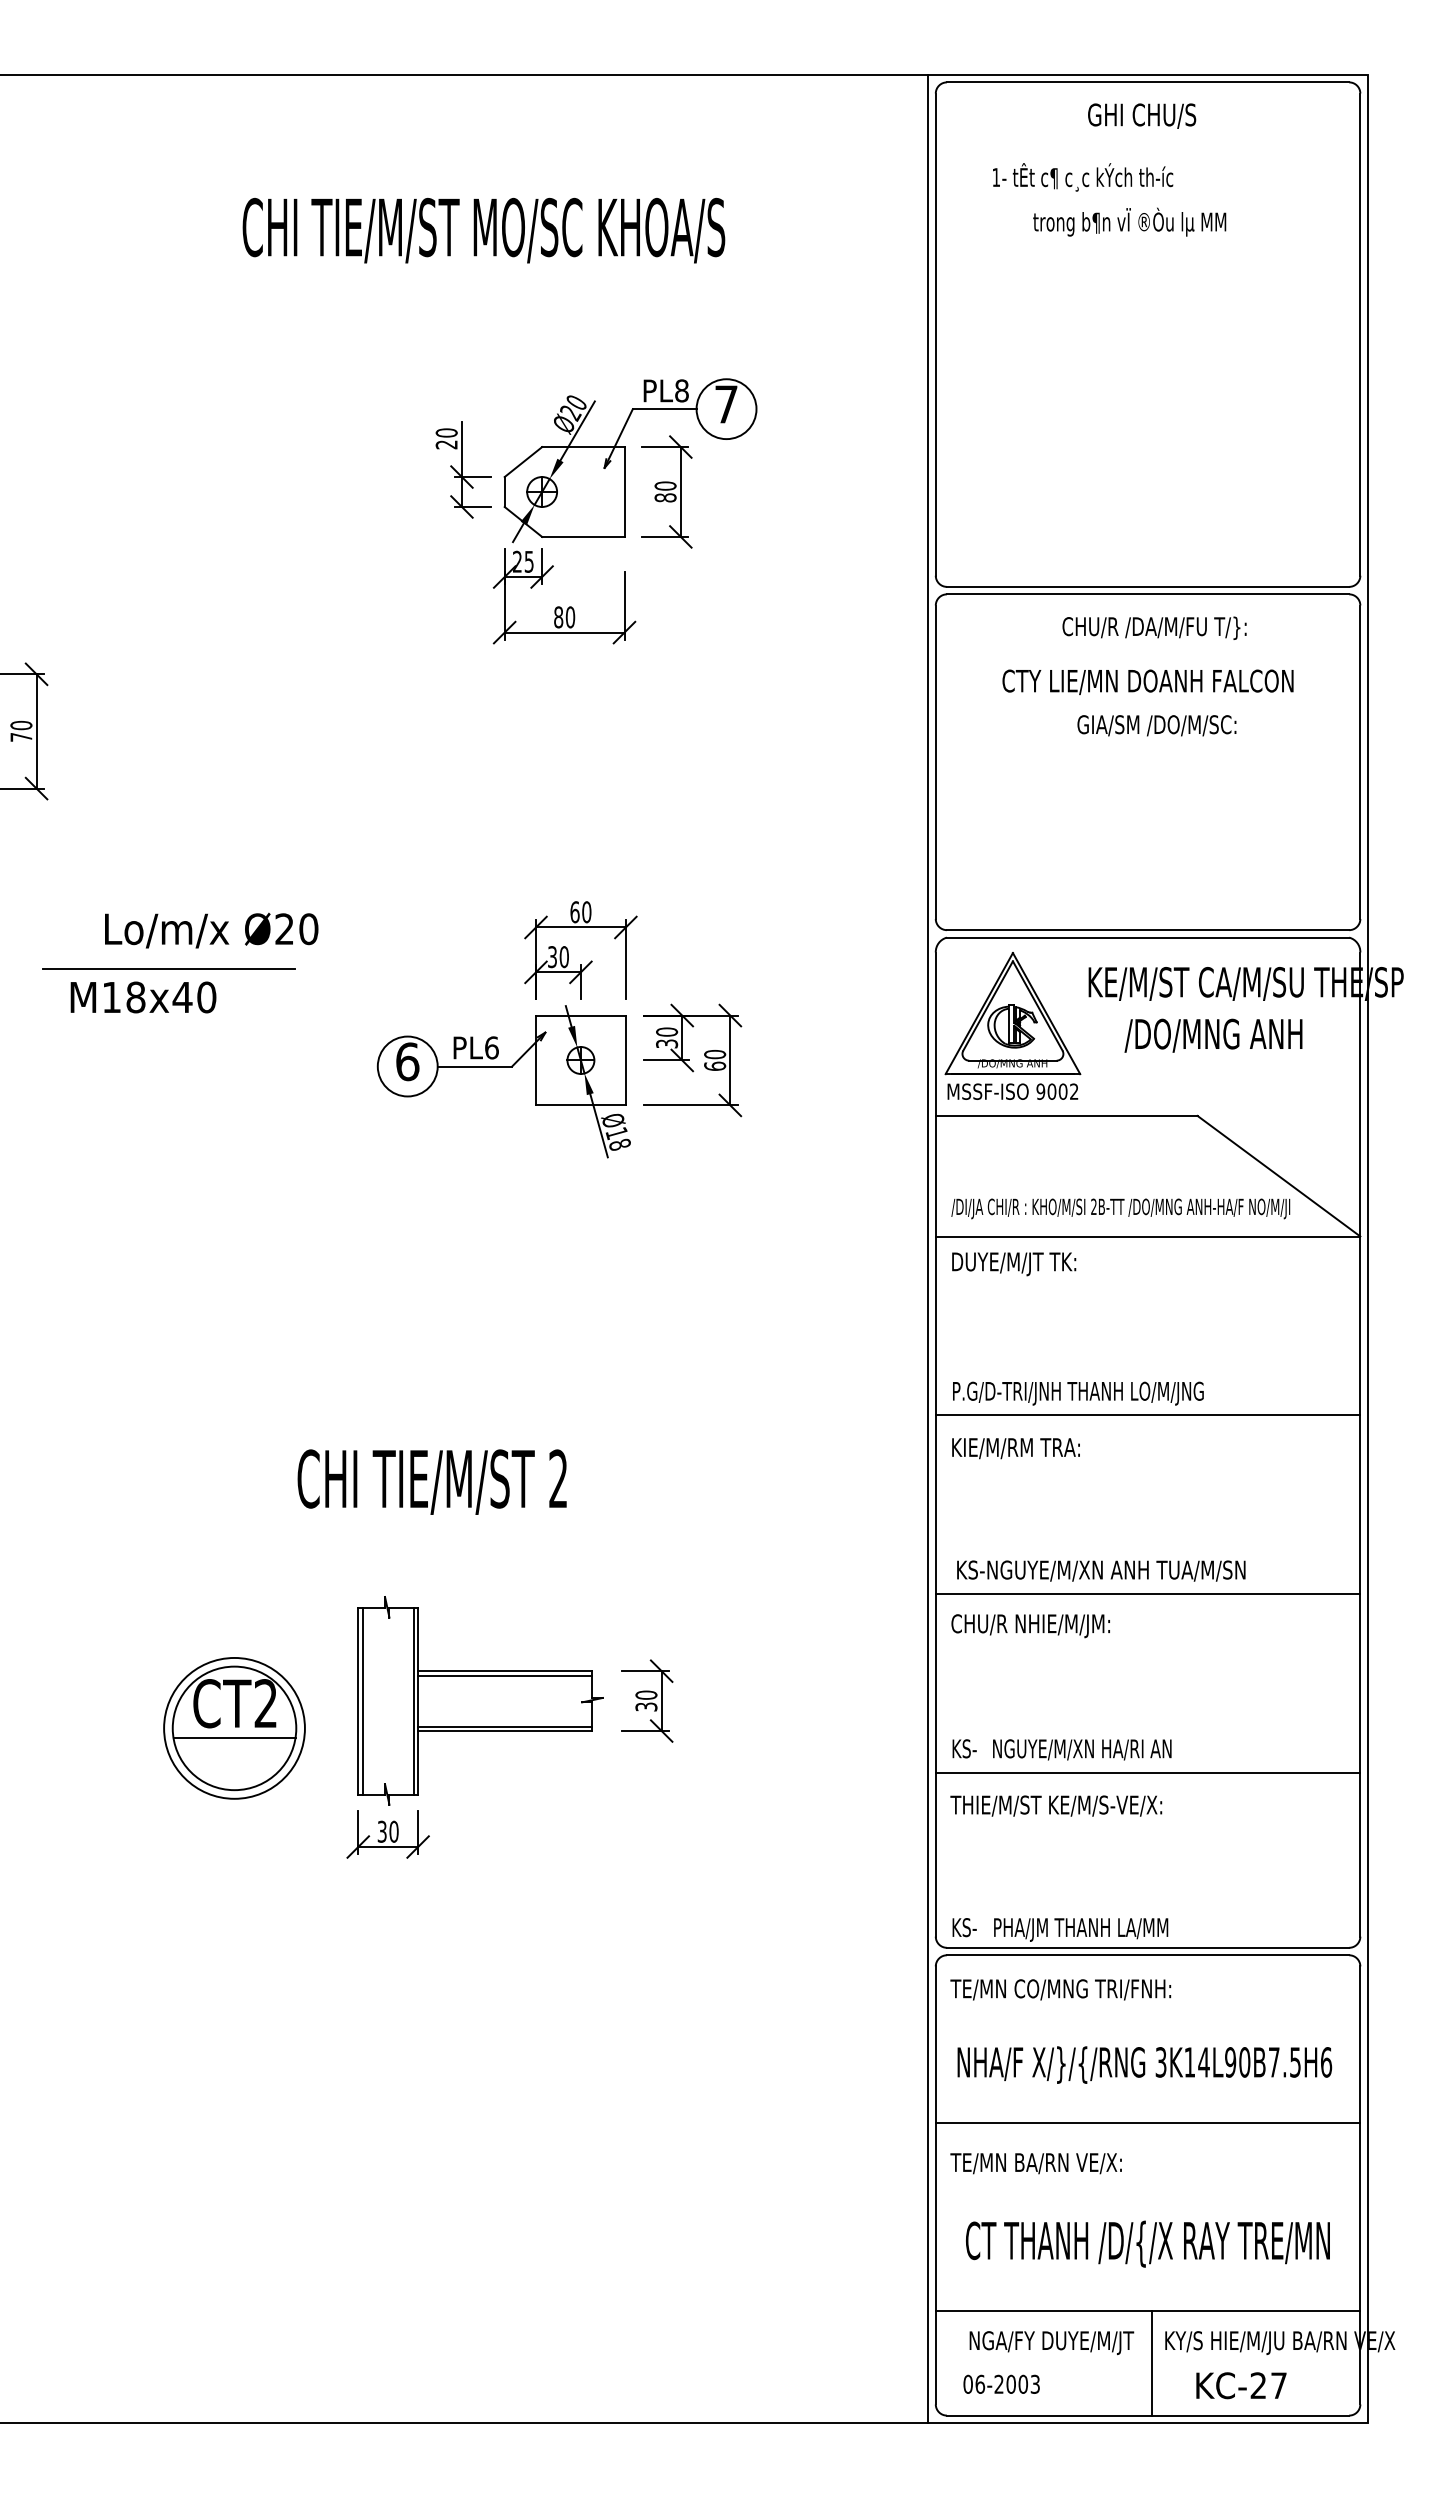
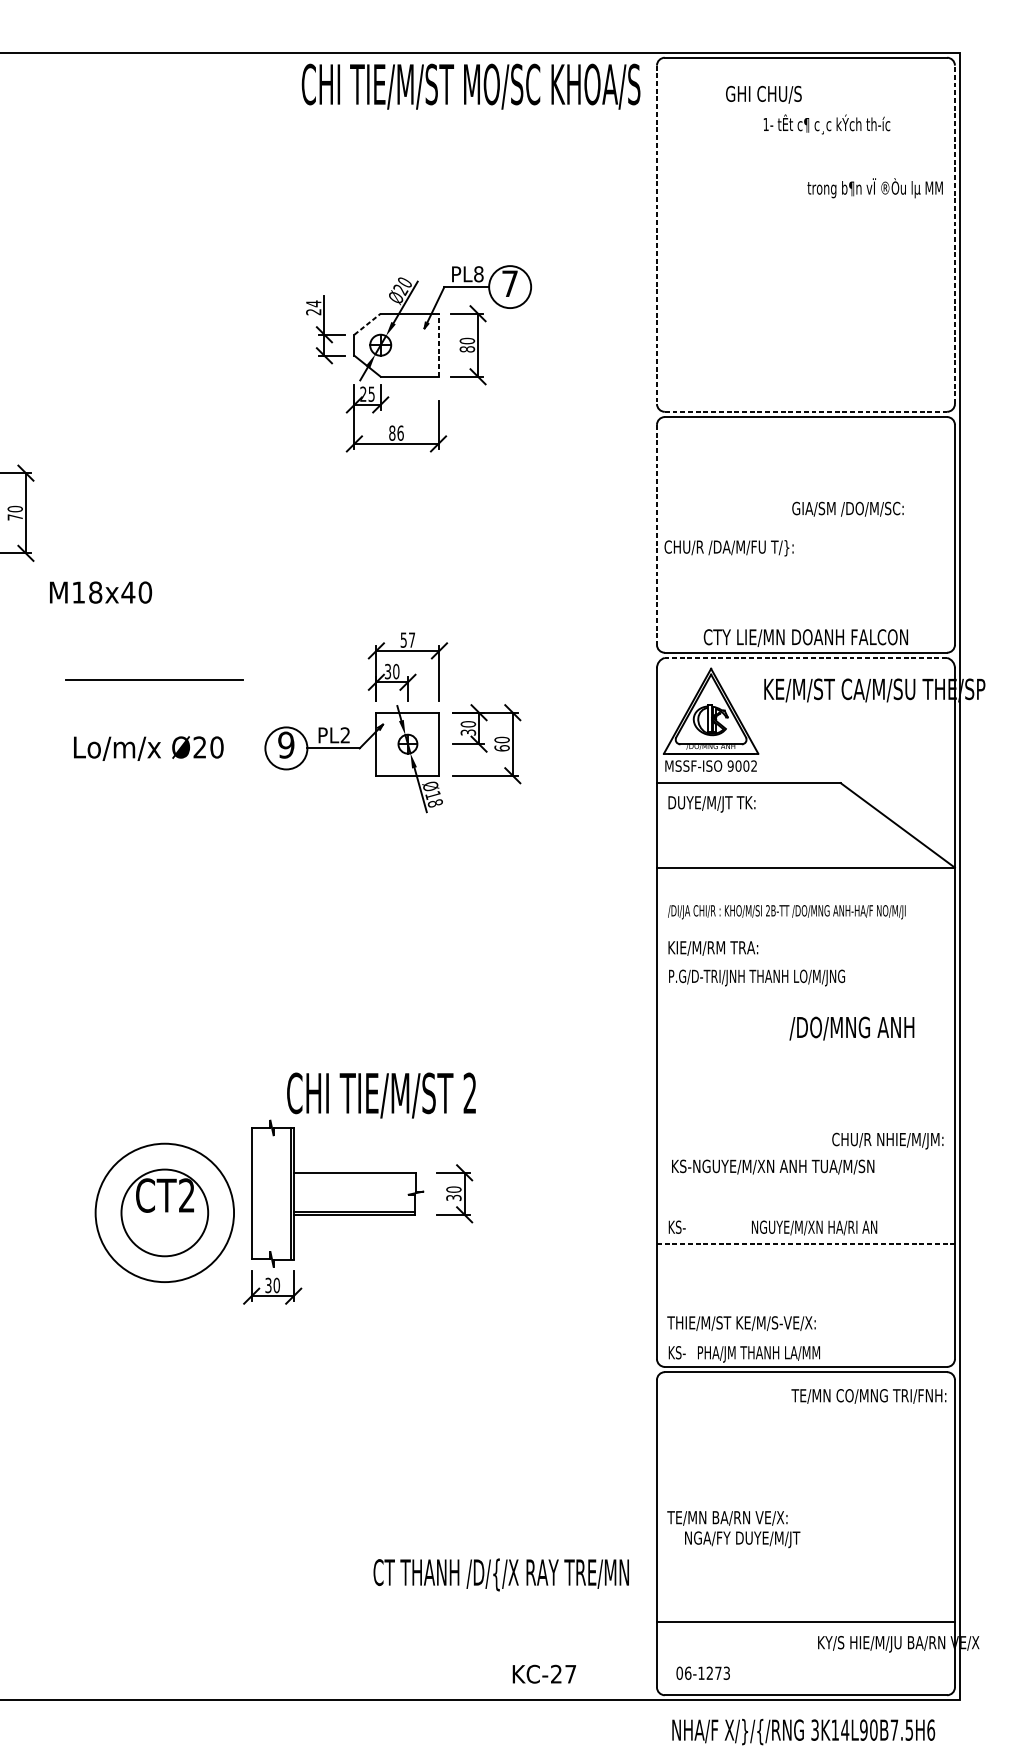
text: (1142, 115) -> (764, 94), moved
text: (1083, 177) -> (827, 124), moved
text: (1129, 221) -> (875, 187), moved
text: (483, 230) -> (470, 86), moved
line: (1360, 334) -> (955, 234), solid -> dashed
line: (935, 335) -> (656, 235), solid -> dashed
text: (446, 432) -> (313, 303), 20 -> 24
line: (523, 462) -> (367, 324), solid -> dashed
line: (624, 492) -> (438, 345), solid -> dashed
line: (1148, 586) -> (806, 411), solid -> dashed
text: (570, 617) -> (400, 433), 80 -> 86
text: (1154, 627) -> (729, 547), moved
text: (1147, 681) -> (805, 637), moved
text: (1156, 725) -> (847, 509), moved
line: (935, 762) -> (656, 535), solid -> dashed
text: (580, 912) -> (407, 640), 60 -> 57
text: (211, 930) -> (148, 748), moved
line: (1147, 937) -> (805, 657), solid -> dashed
line: (168, 968) -> (154, 679), moved
text: (143, 997) -> (100, 592), moved
text: (1213, 1035) -> (851, 1028), moved
text: (491, 1047) -> (345, 735), PL6 -> PL2
text: (407, 1061) -> (286, 744), 6 -> 9
text: (1120, 1208) -> (786, 911), moved
line: (928, 1248) -> (651, 876), removed
text: (1014, 1264) -> (712, 804), moved
line: (1147, 1415) -> (805, 993), removed
text: (1015, 1448) -> (712, 948), moved
text: (431, 1481) -> (380, 1095), moved
text: (1101, 1570) -> (773, 1166), moved
line: (1147, 1594) -> (805, 1118), removed
text: (1030, 1626) -> (887, 1141), moved
line: (505, 1675) -> (355, 1175), removed
line: (362, 1700) -> (254, 1193), removed
circle: (234, 1727) -> (164, 1212), size x1.4
line: (234, 1738) -> (164, 1220), removed
text: (1082, 1749) -> (814, 1227), moved
line: (1148, 1772) -> (806, 1243), solid -> dashed
text: (1056, 1805) -> (741, 1323), moved
text: (1060, 1989) -> (868, 1396), moved
text: (1144, 2064) -> (803, 1731), moved
line: (1147, 2122) -> (805, 1489), removed
text: (1147, 2243) -> (500, 1574), moved
text: (1051, 2343) -> (742, 1540), moved
line: (1151, 2362) -> (808, 1657), removed
text: (1011, 2383) -> (710, 1672), 06-2003 -> 06-1273
text: (1241, 2385) -> (544, 1674), moved

